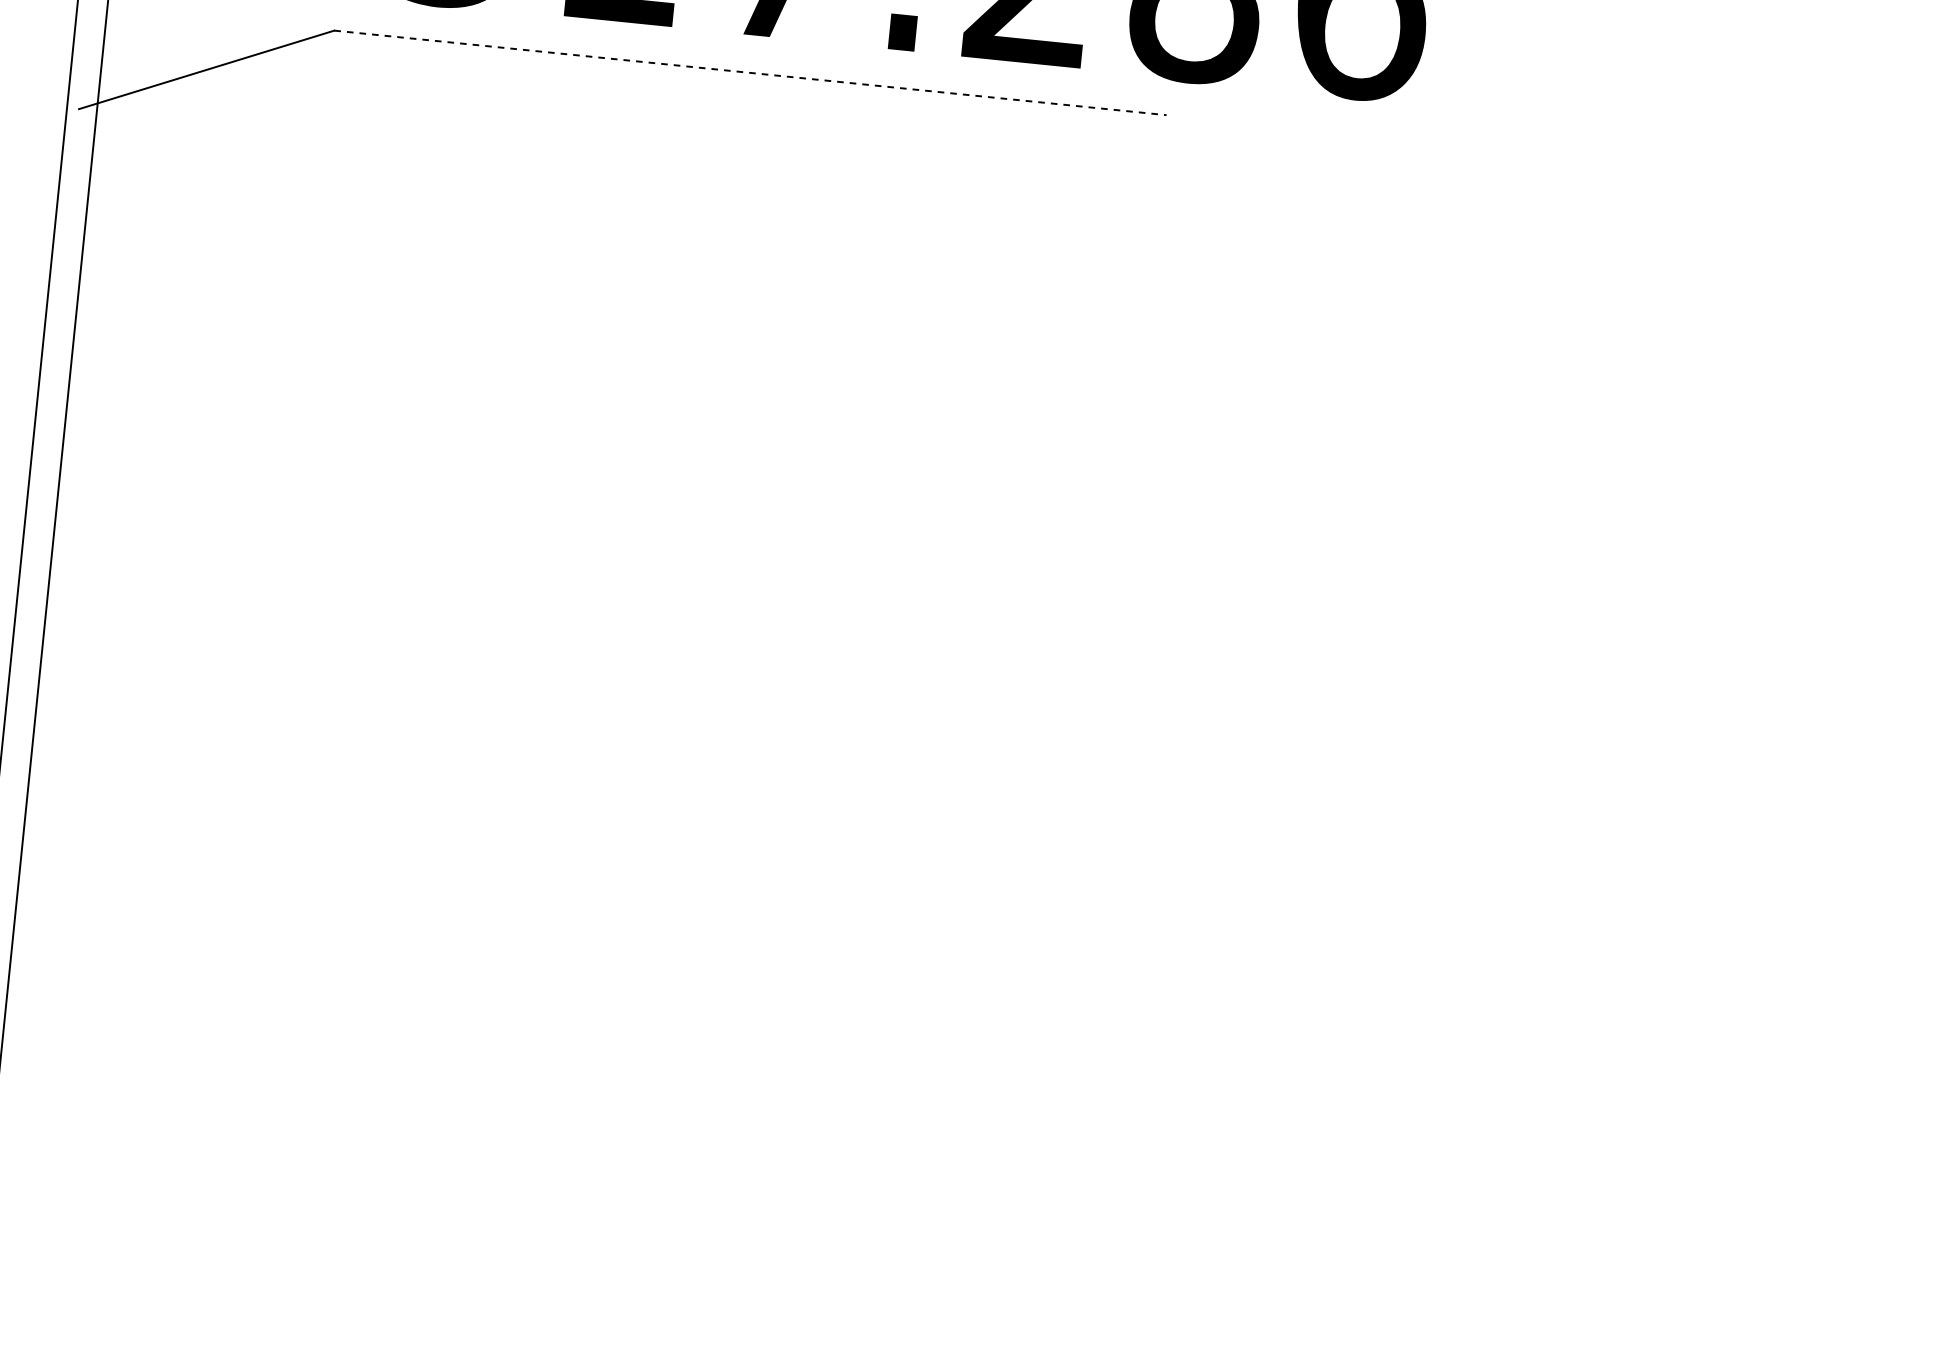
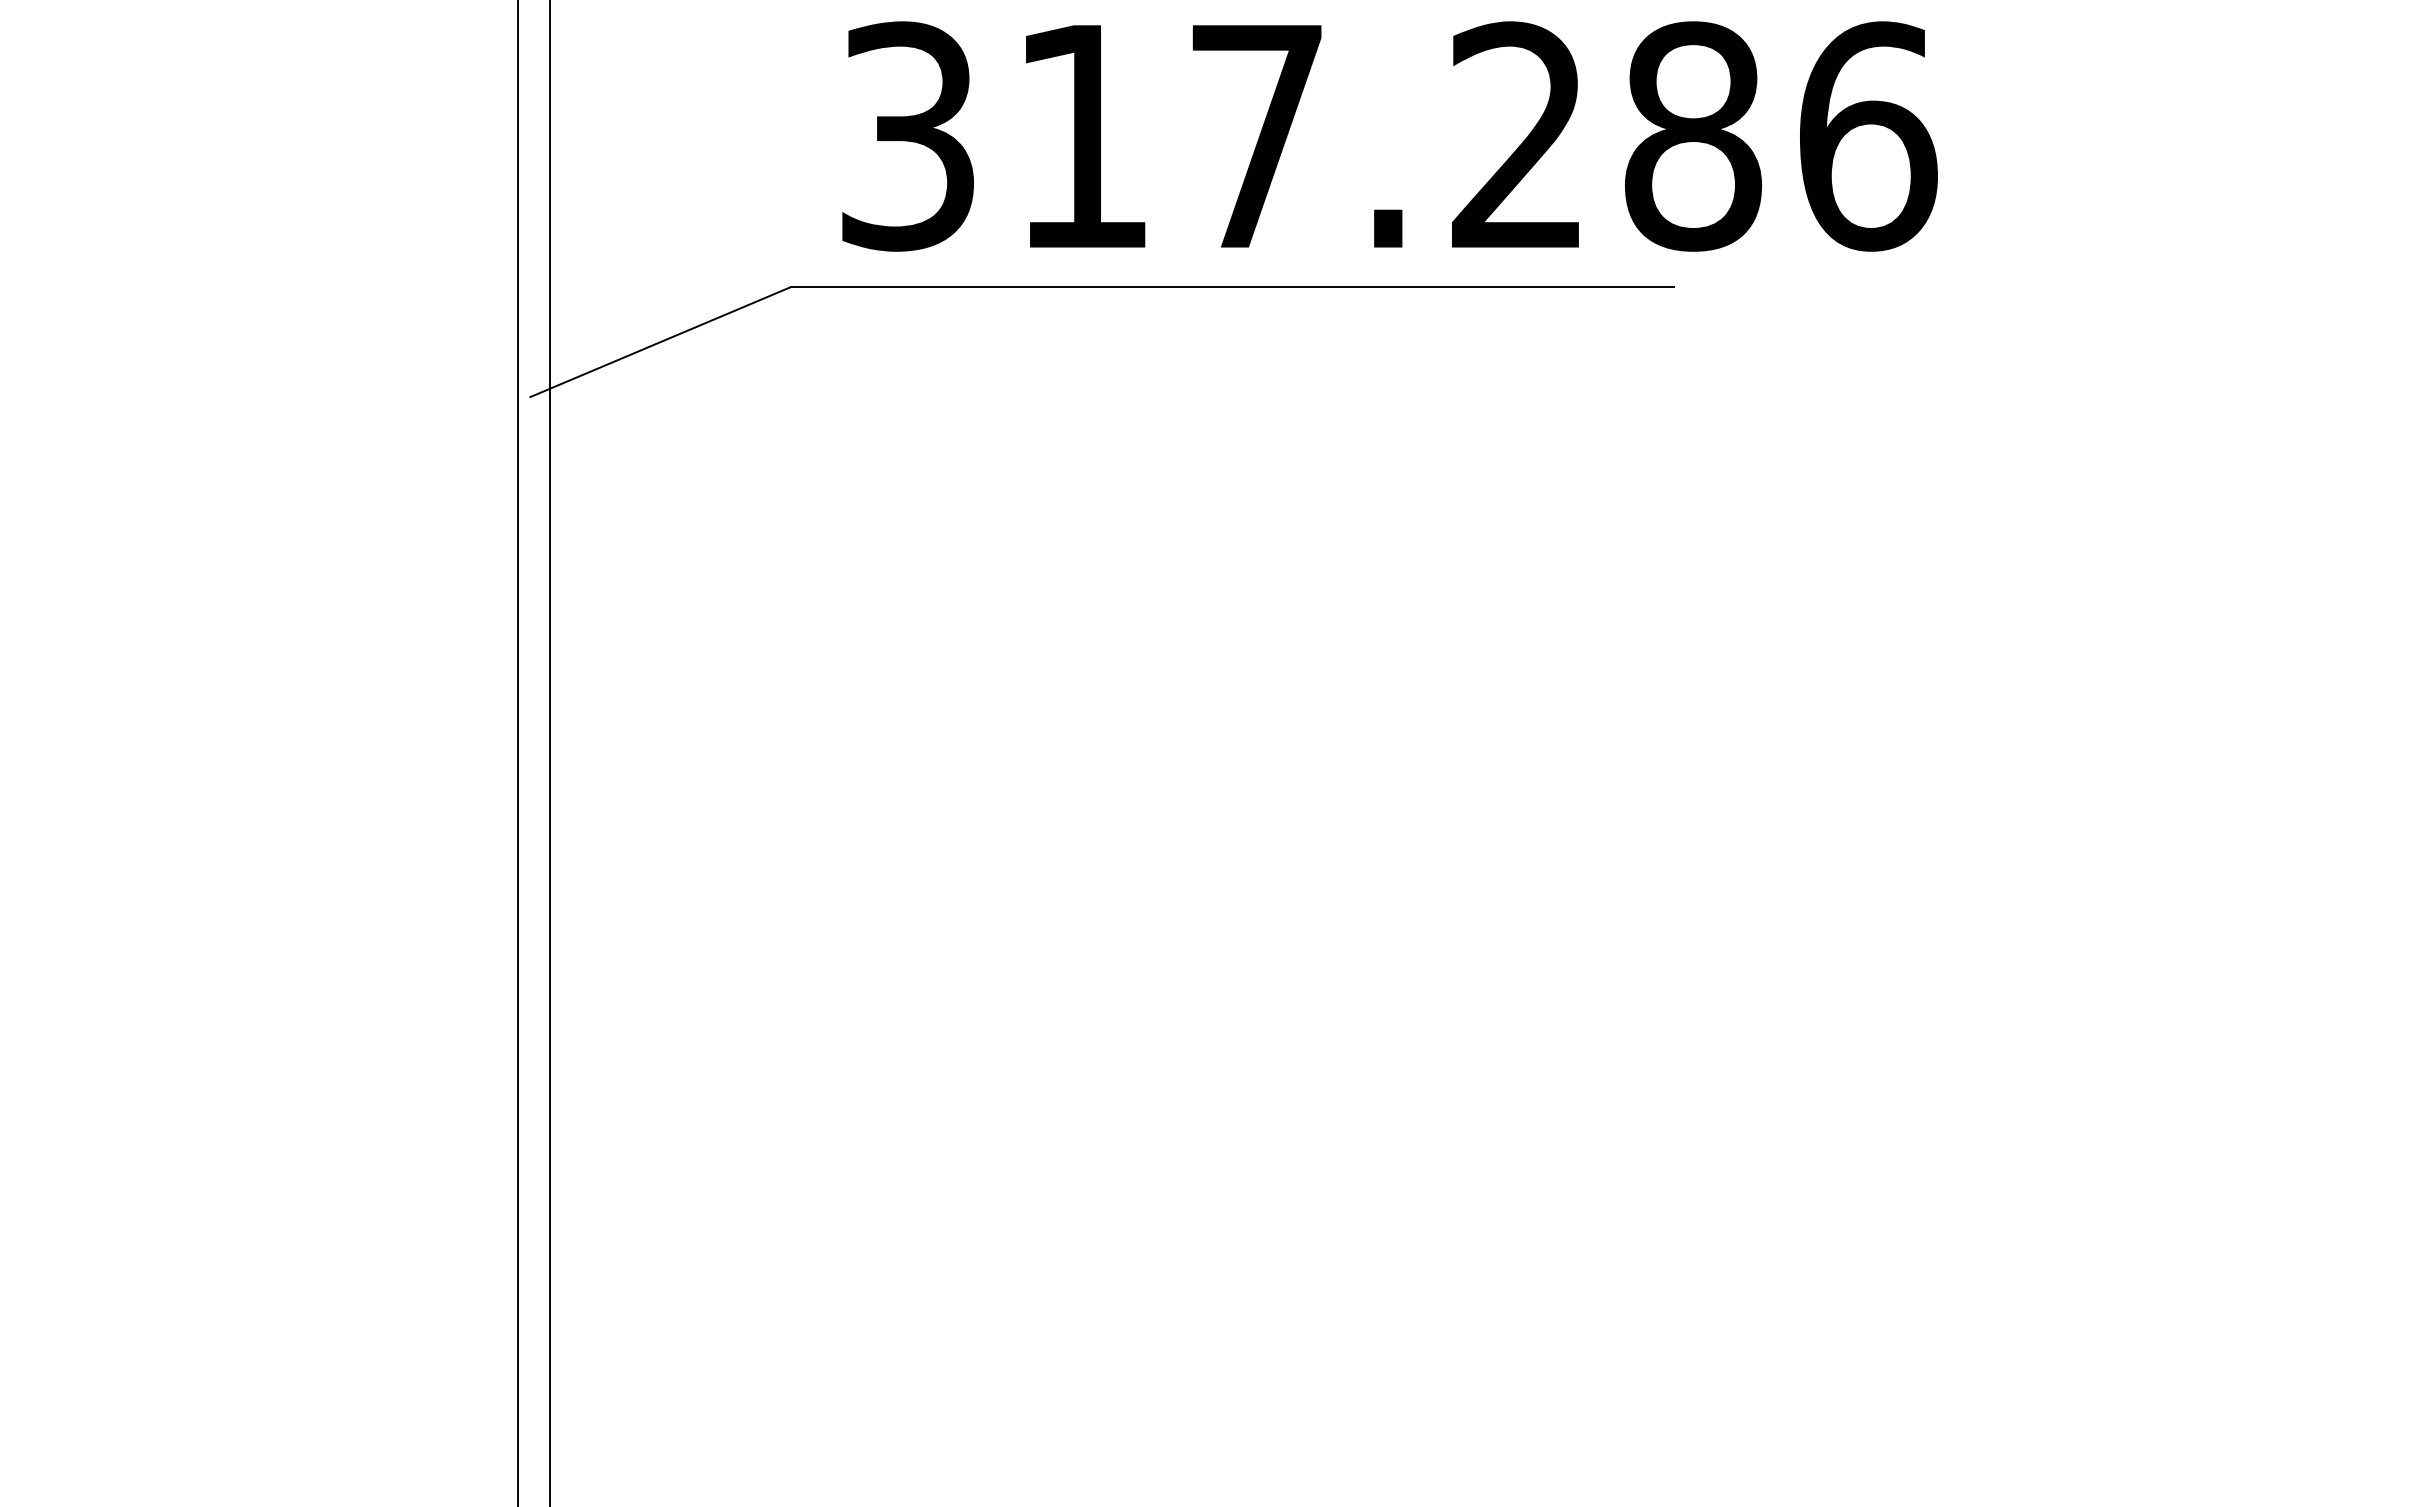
line: (750, 73) -> (1232, 287), dashed -> solid

